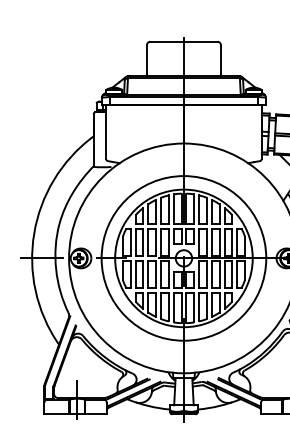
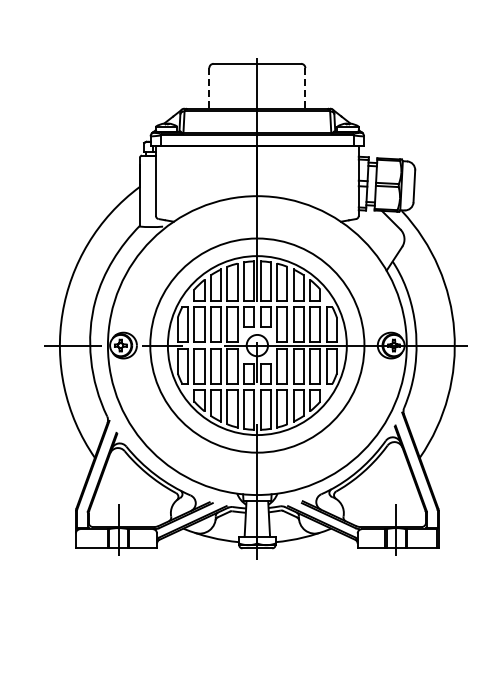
line: (147, 60) -> (209, 88), solid -> dashed
line: (220, 60) -> (305, 88), solid -> dashed

